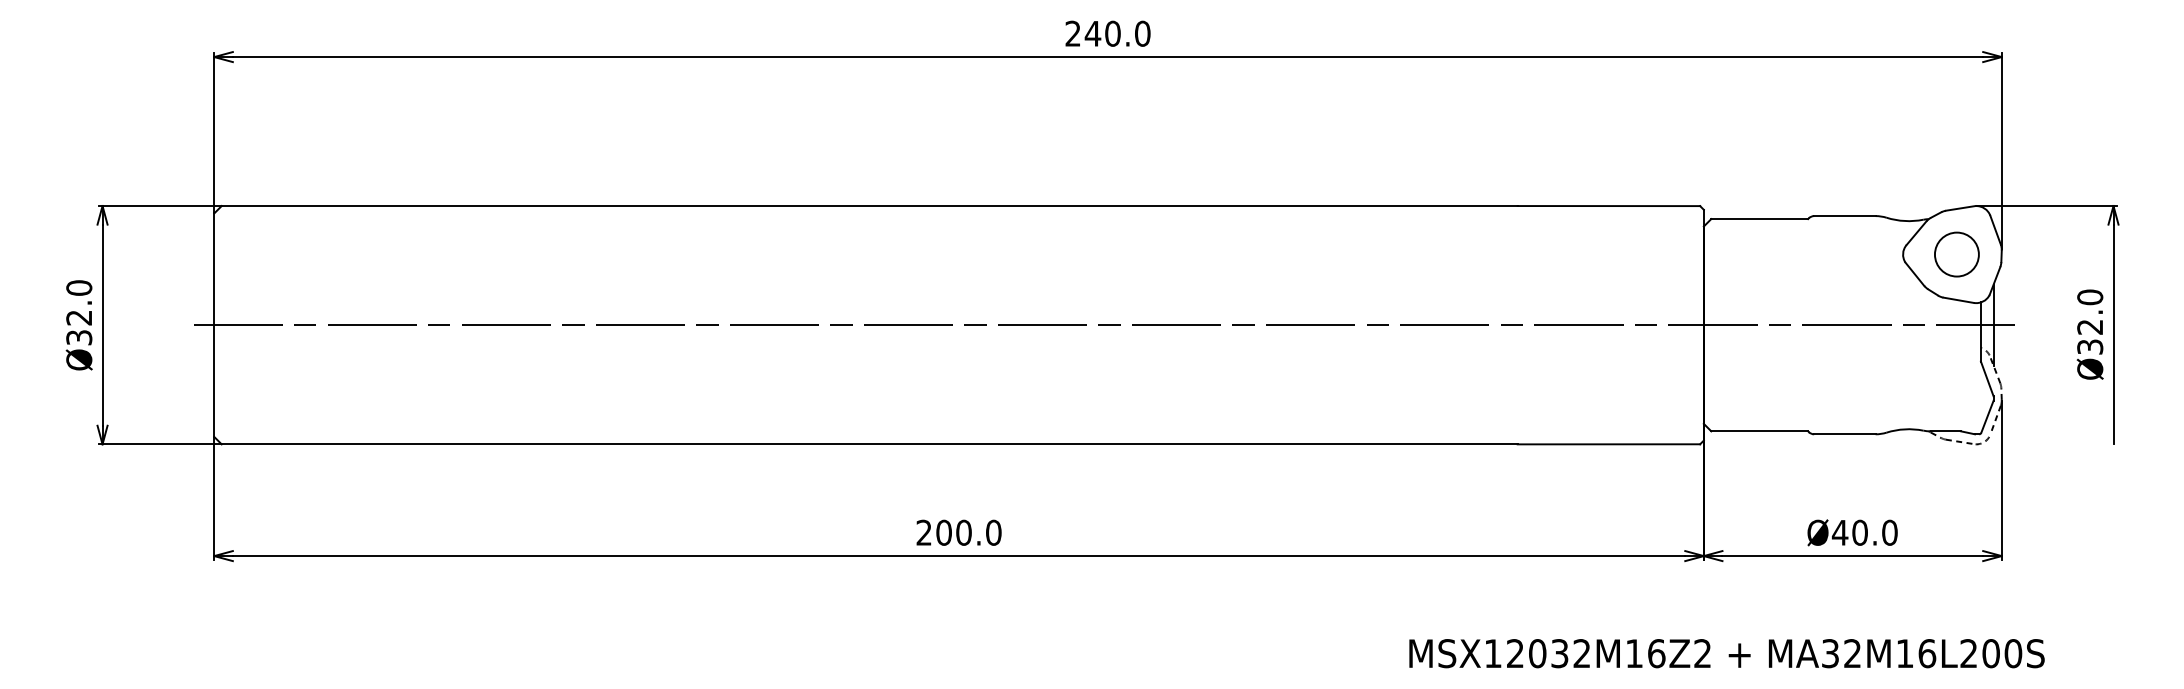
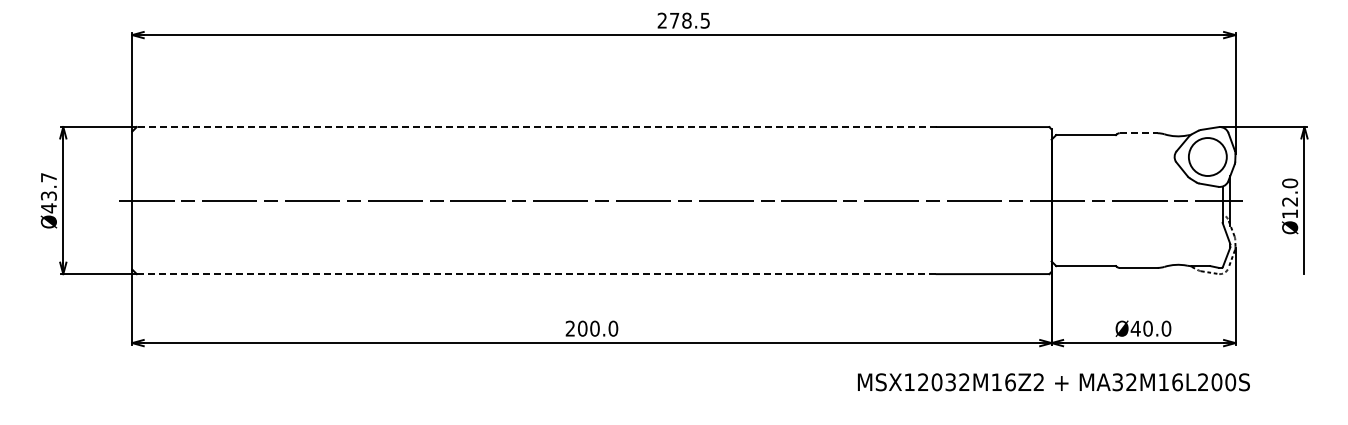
text: (1117, 33) -> (689, 20), 240.0 -> 278.5
line: (869, 206) -> (536, 127), solid -> dashed
line: (1844, 216) -> (1138, 133), solid -> dashed
circle: (1956, 253) -> (1207, 156), size x1.4
text: (78, 312) -> (48, 192), Ø32.0 -> Ø43.7
text: (2090, 346) -> (1290, 213), Ø32.0 -> Ø12.0
line: (869, 444) -> (536, 274), solid -> dashed
text: (1726, 653) -> (1053, 382), moved

